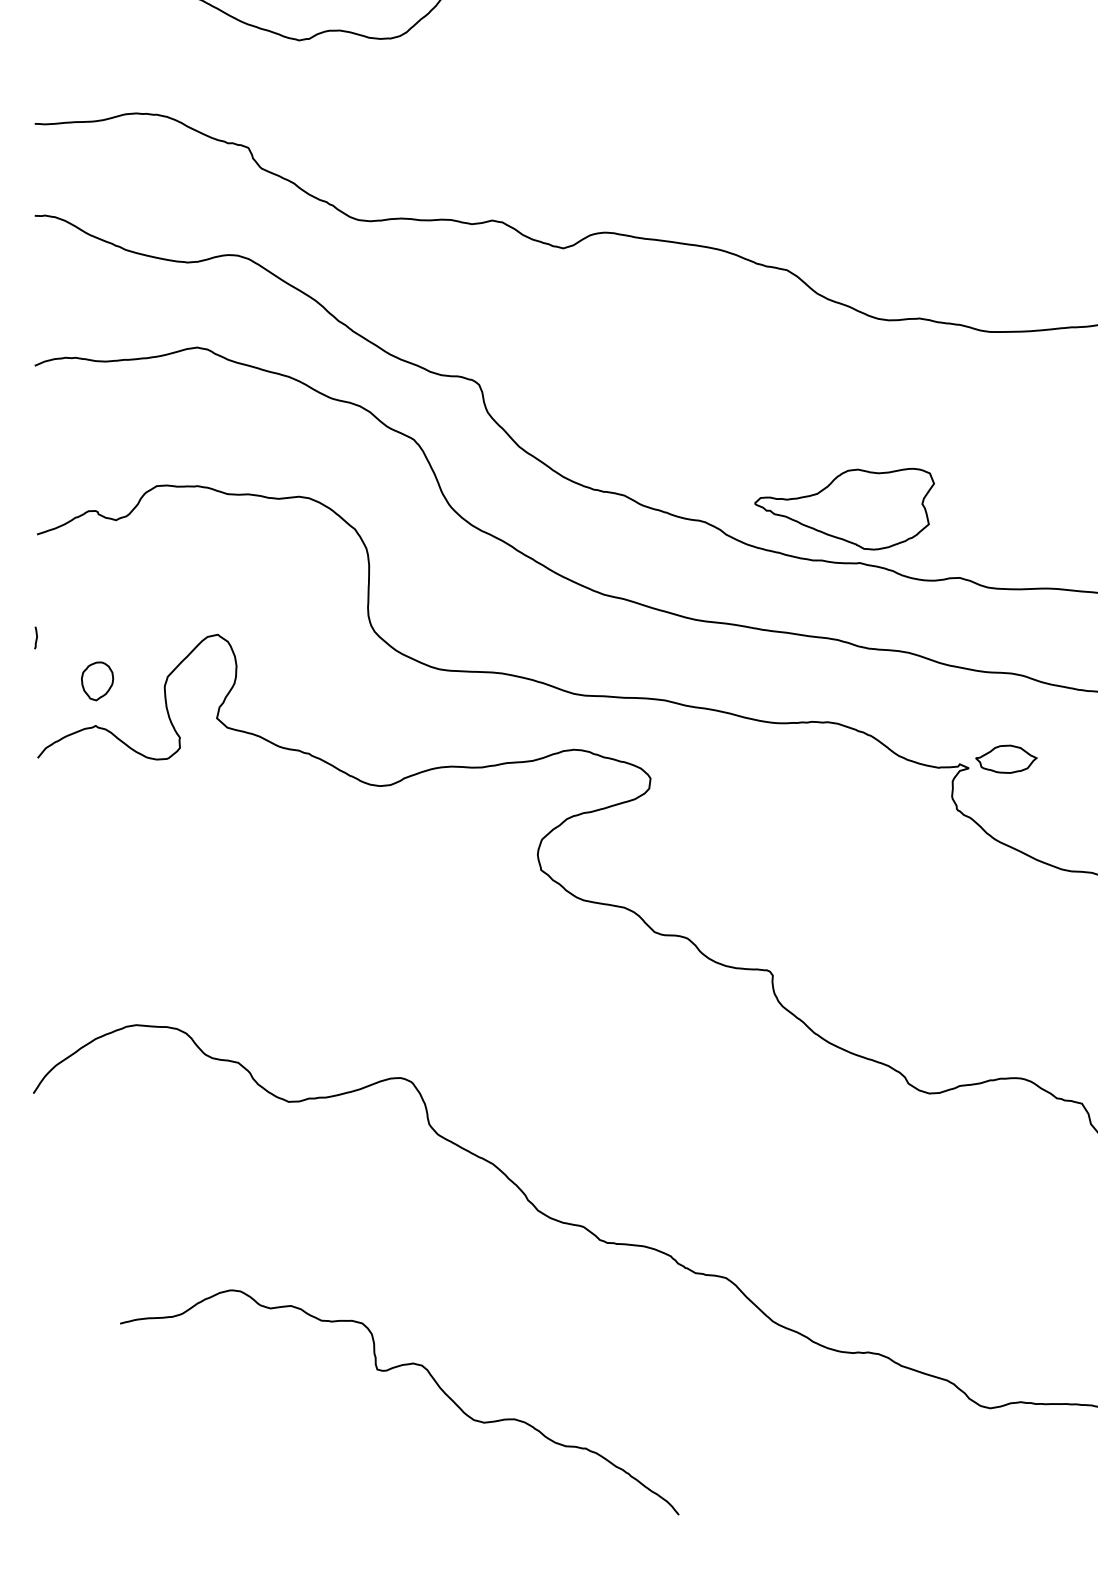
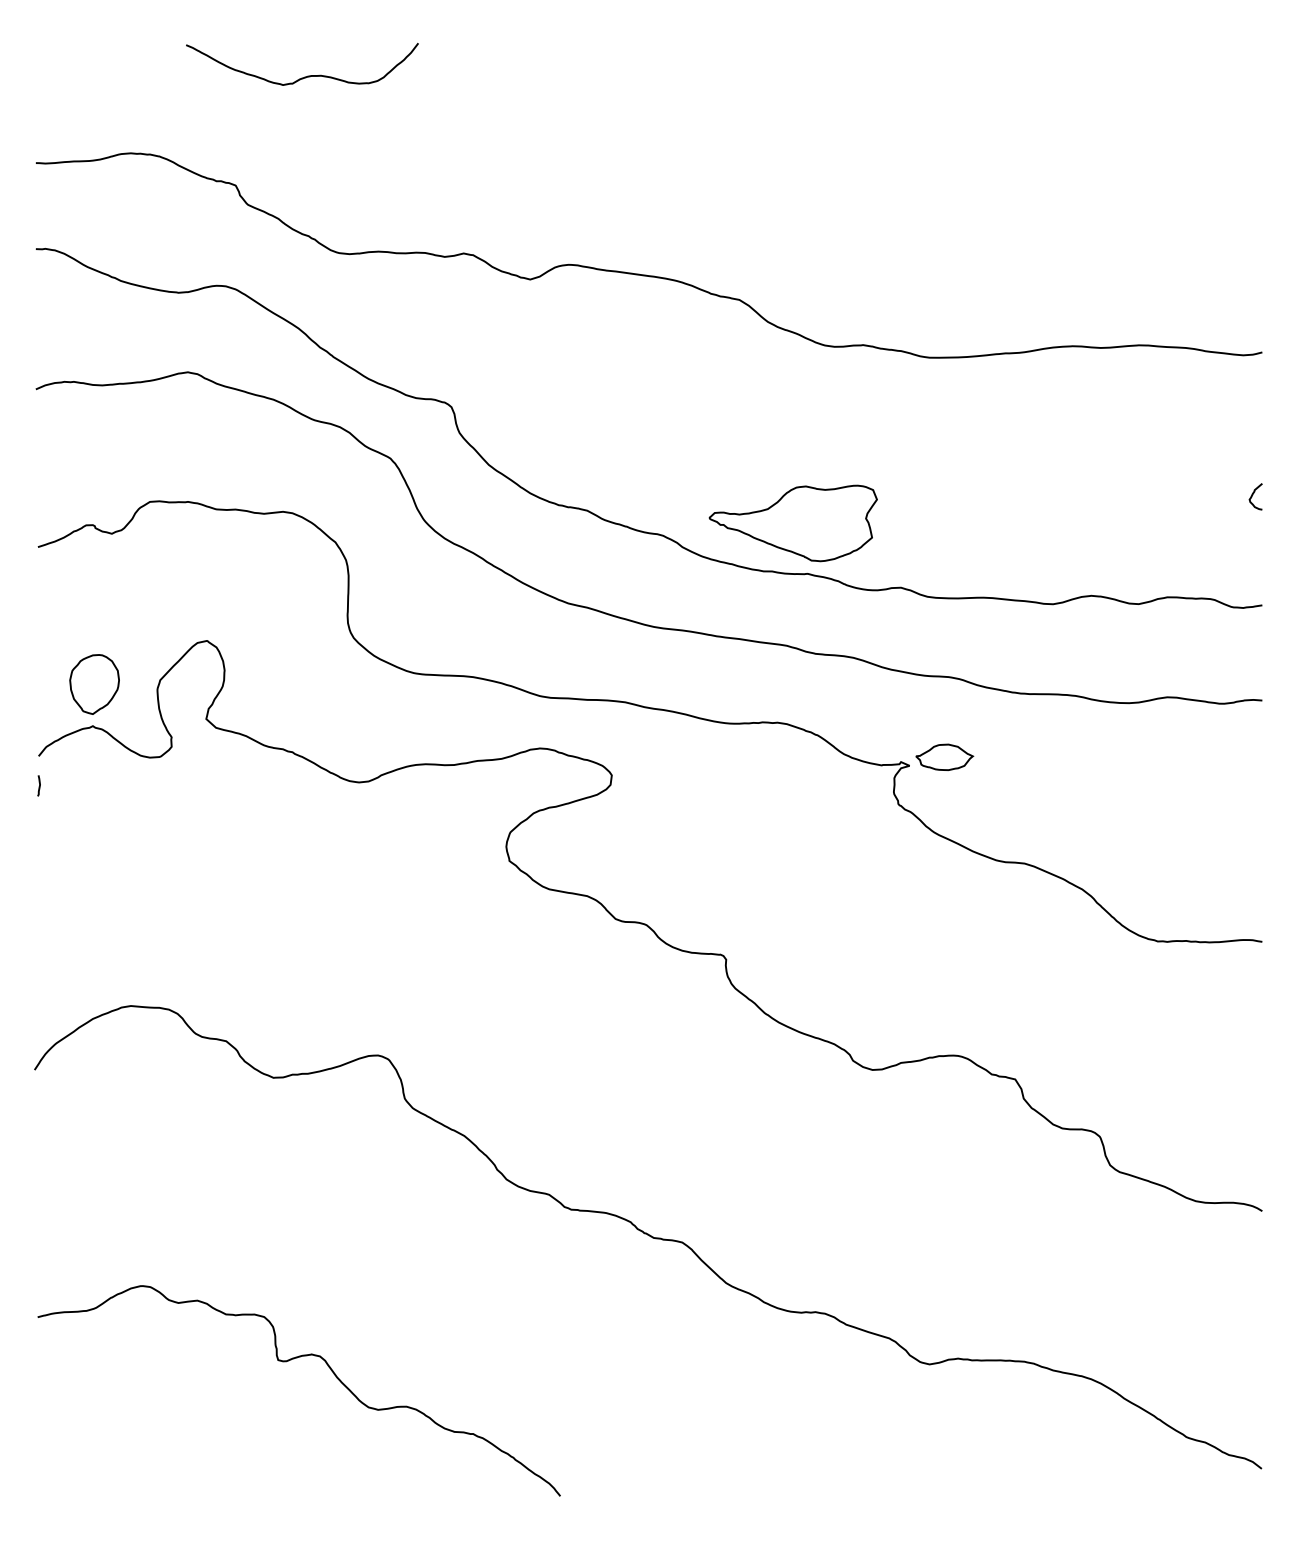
line: (36, 637) -> (39, 785), moved
part: (97, 681) -> (94, 684), size x1.67
curve: (386, 1372) -> (286, 1362), moved

